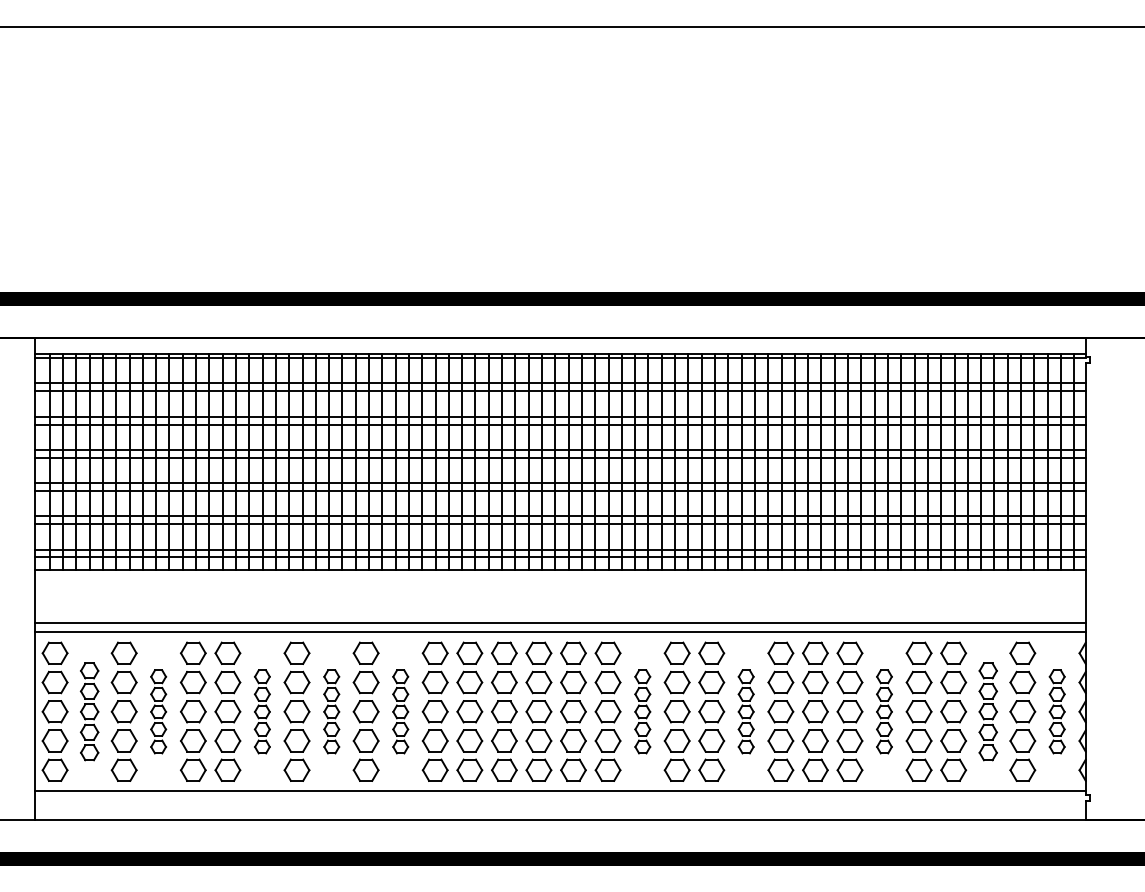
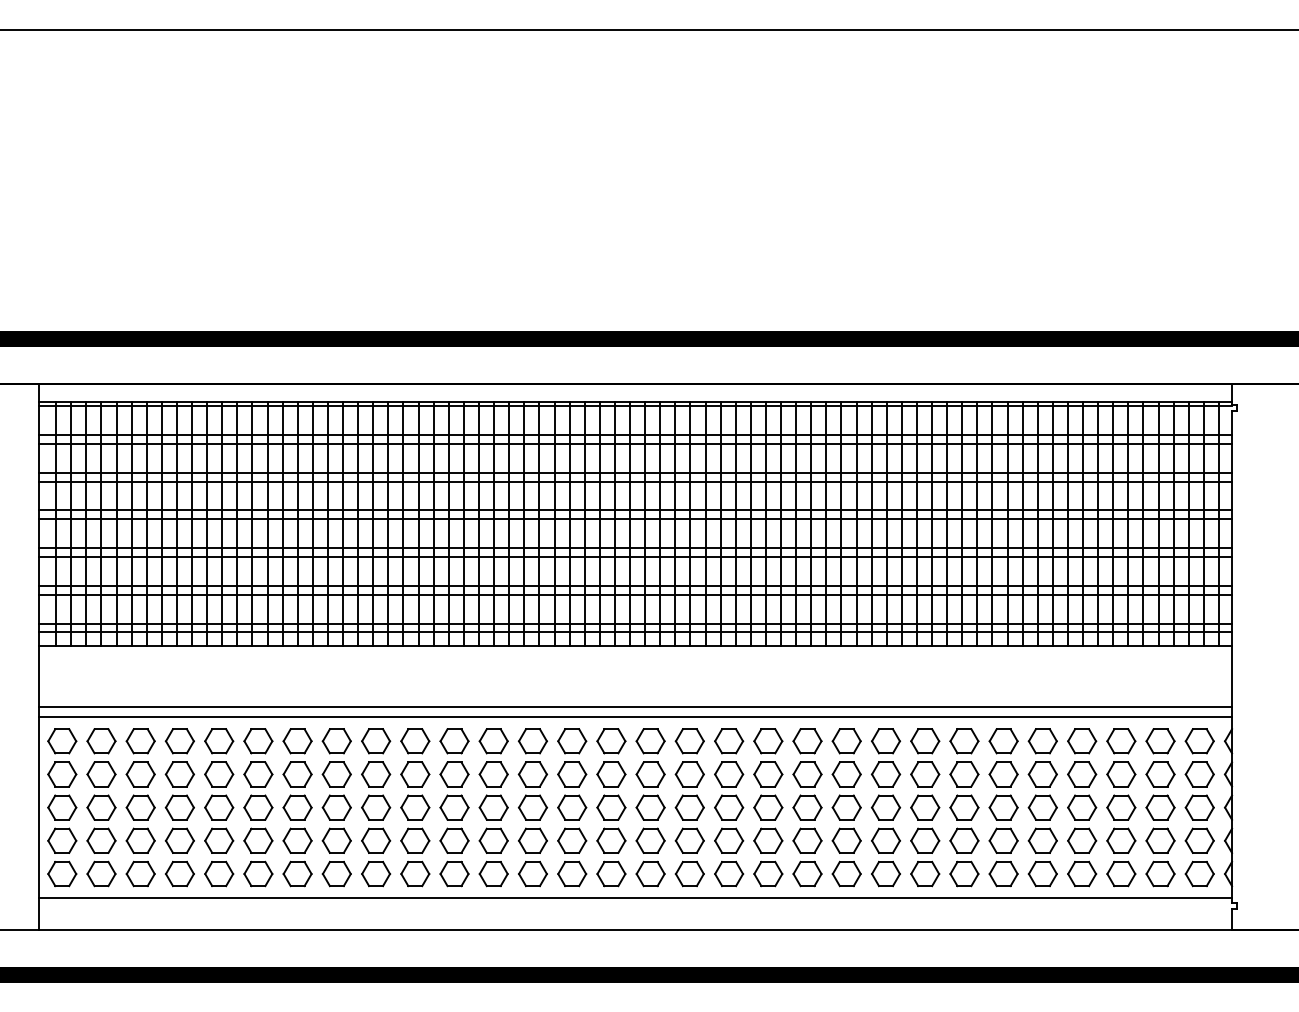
part: (89, 711) -> (101, 807), size x1.43
part: (158, 711) -> (179, 807), size x1.67
part: (262, 711) -> (297, 807), size x1.67
part: (331, 711) -> (376, 807), size x1.67
part: (400, 711) -> (454, 807), size x1.67
part: (642, 711) -> (729, 807), size x1.67
part: (746, 711) -> (846, 807), size x1.67
part: (884, 711) -> (1003, 807), size x1.67
part: (988, 711) -> (1121, 807), size x1.43
part: (1057, 711) -> (1199, 807), size x1.67

